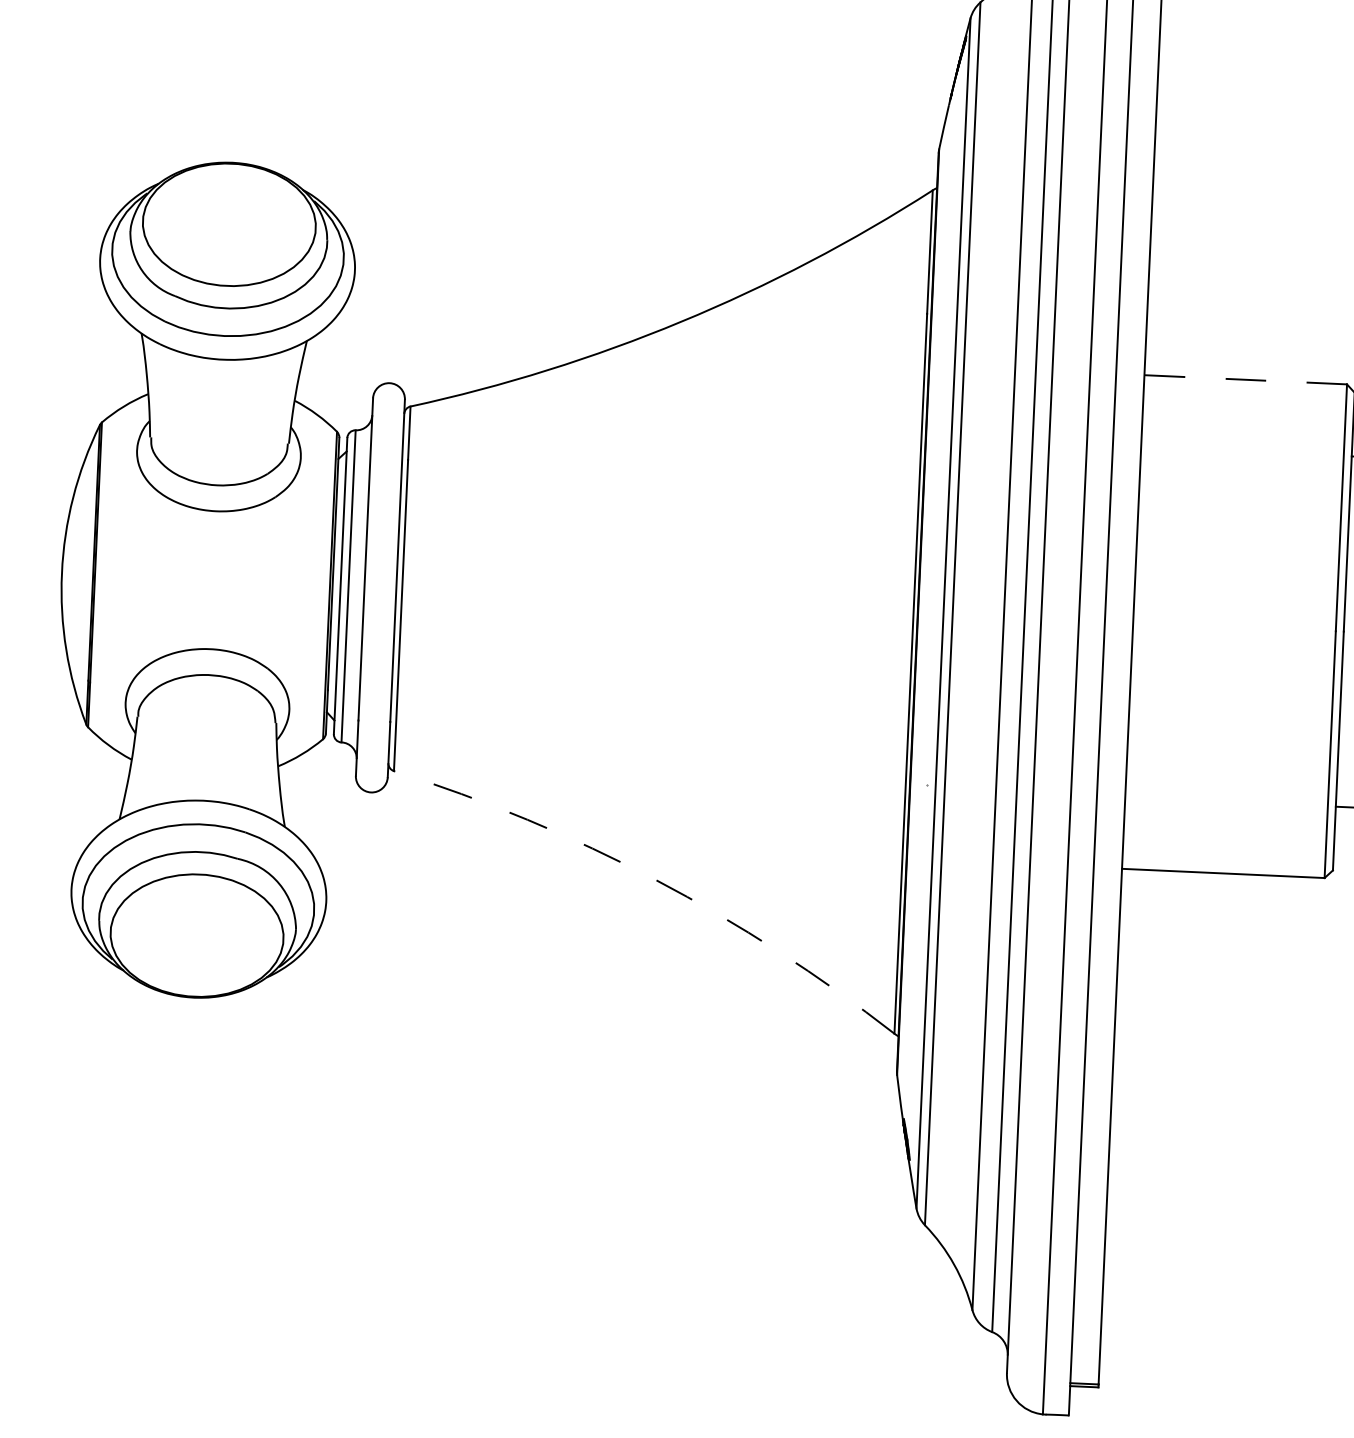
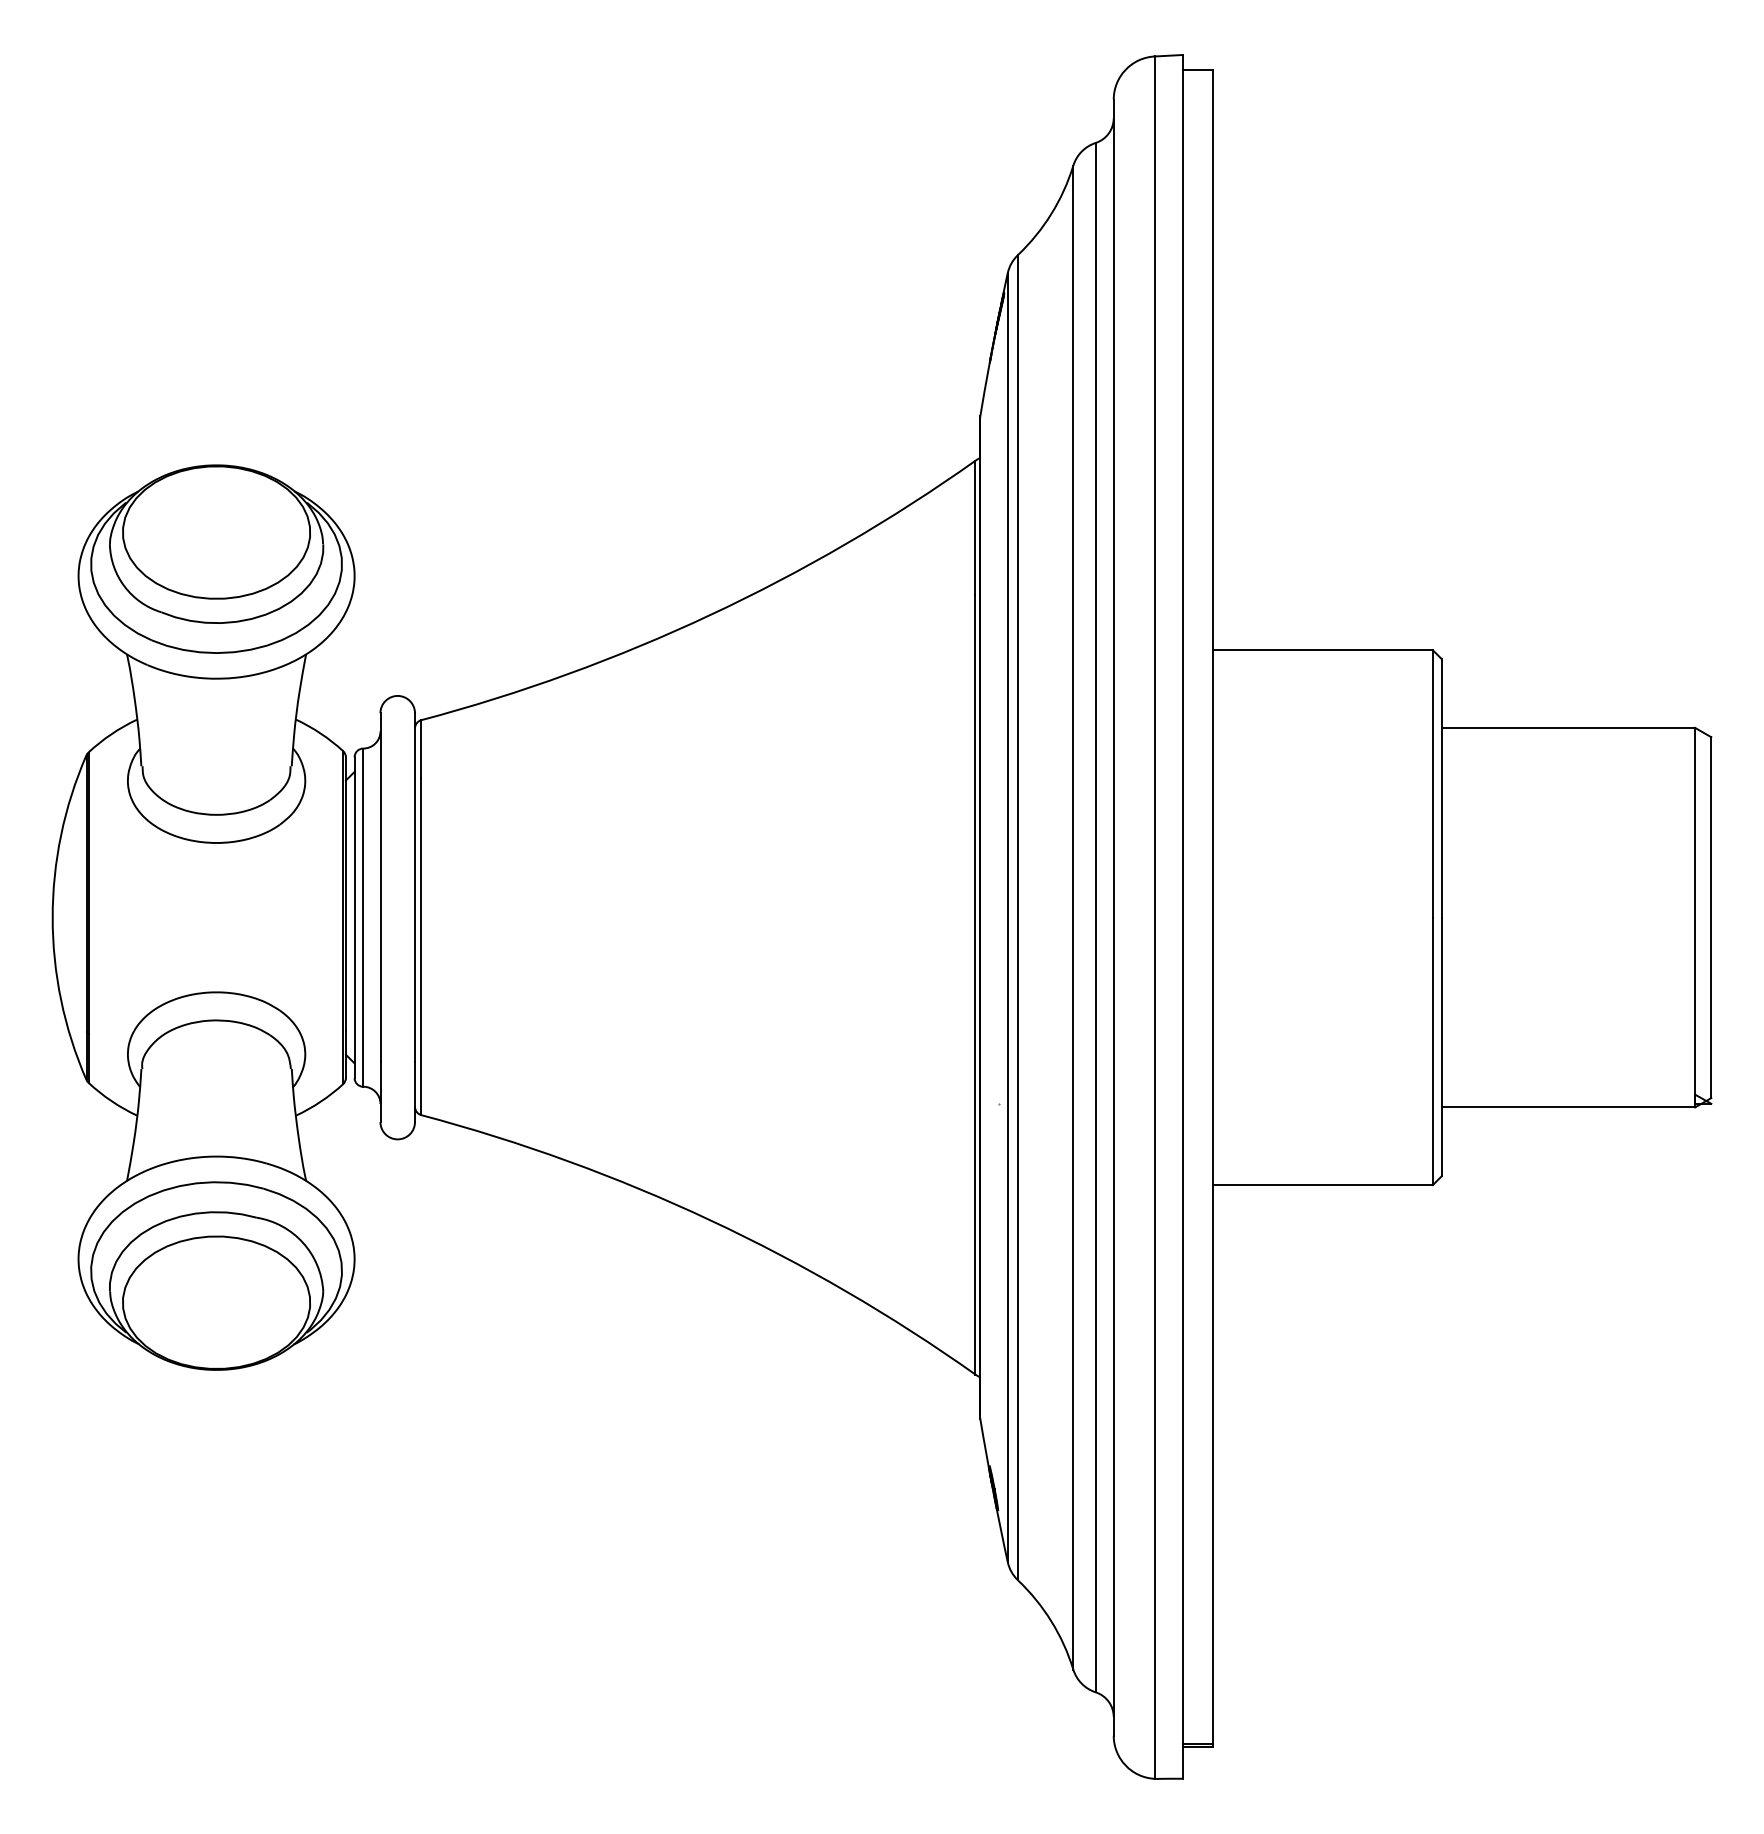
line: (1246, 380) -> (1323, 650), dashed -> solid
arc: (656, 880) -> (710, 1220), dashed -> solid

